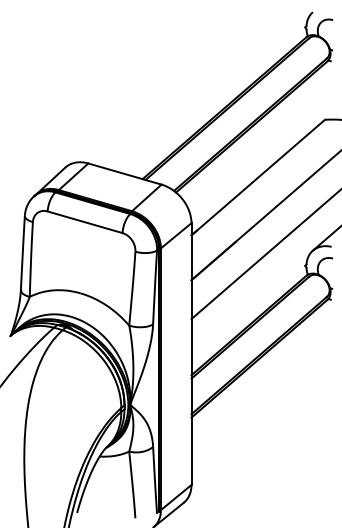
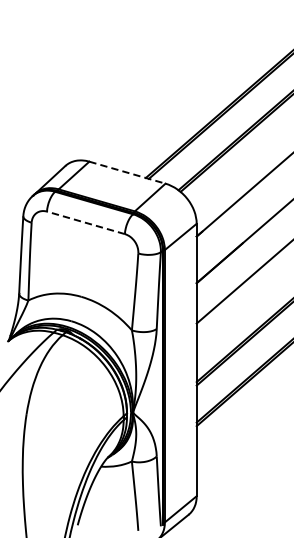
line: (125, 174) -> (128, 173), solid -> dashed
line: (85, 222) -> (86, 223), solid -> dashed

